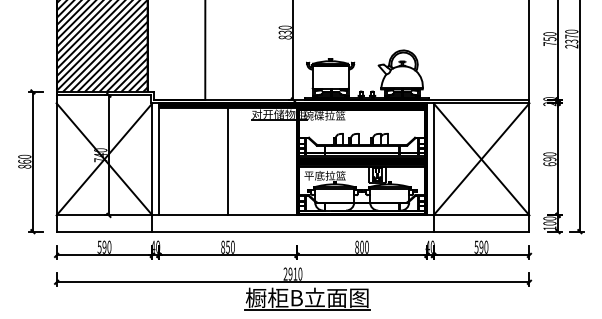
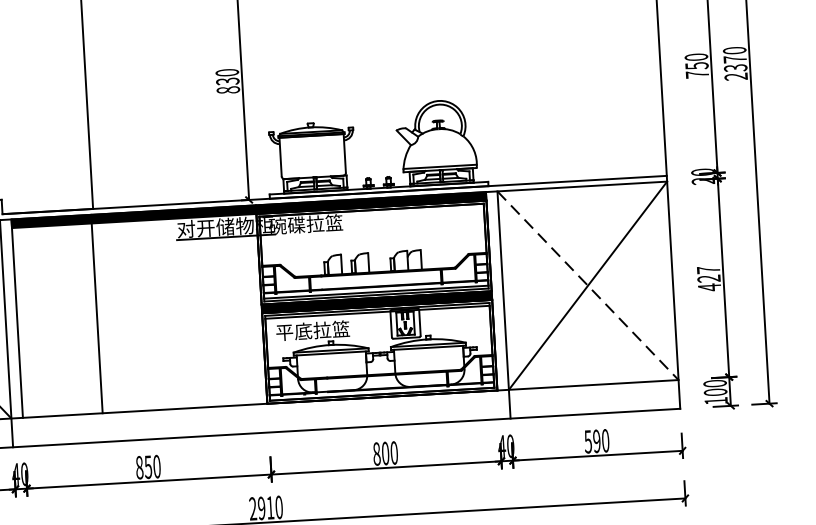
line: (228, 159) -> (97, 314), moved
line: (481, 159) -> (588, 285), solid -> dashed
text: (549, 159) -> (708, 279), 690 -> 427

